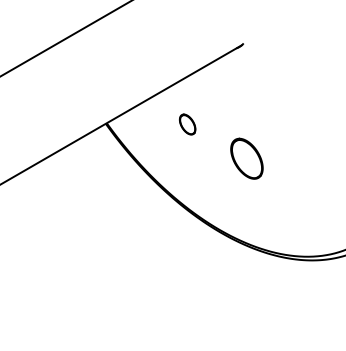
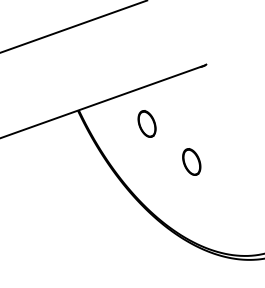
part: (187, 124) -> (146, 123), size x1.43
part: (246, 158) -> (191, 161), size x0.71

